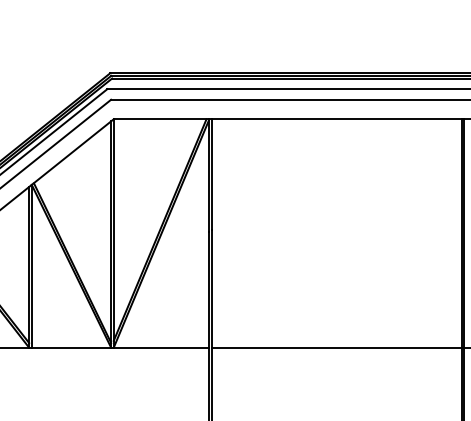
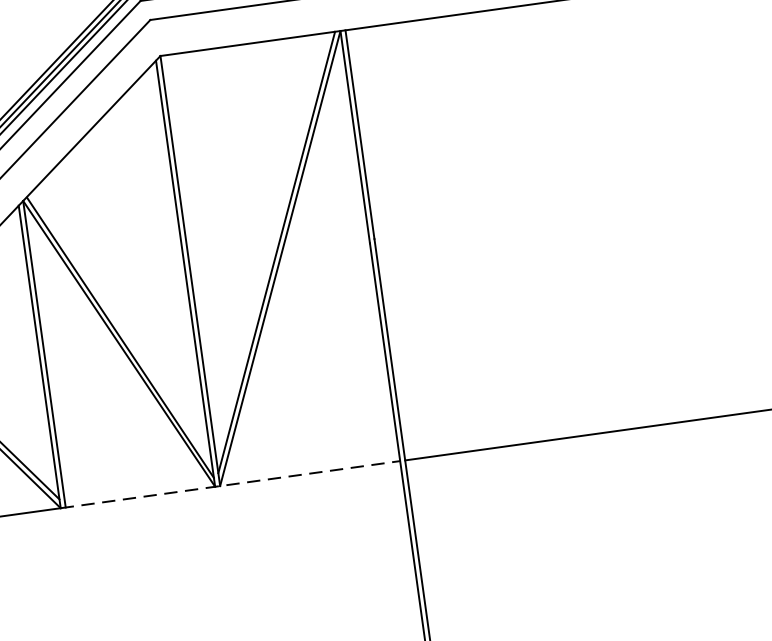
line: (119, 347) -> (230, 484), solid -> dashed

